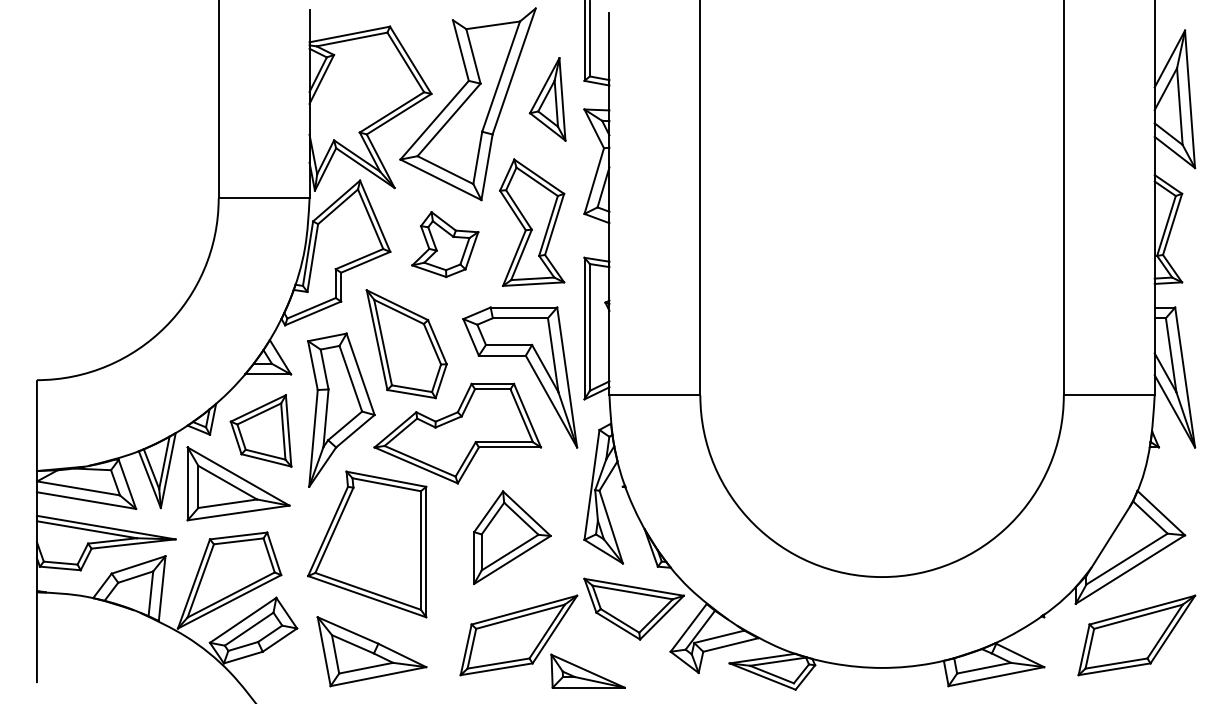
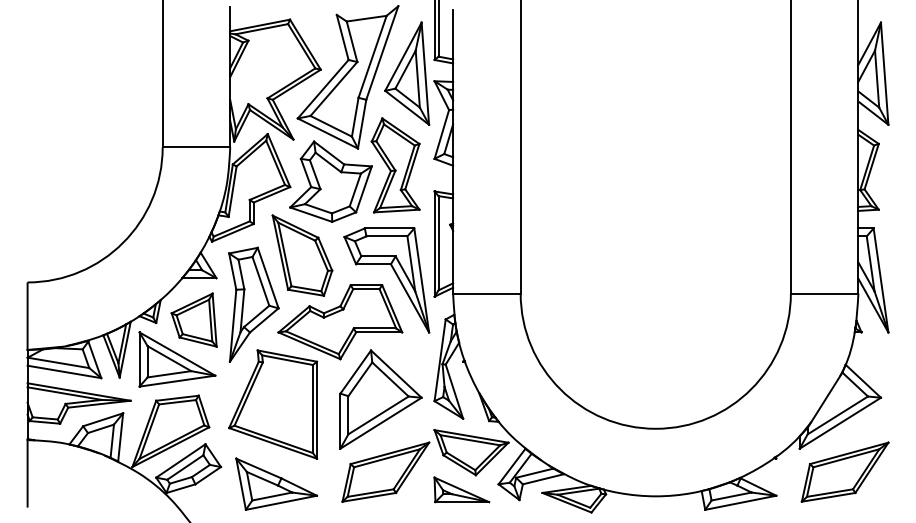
part: (547, 99) -> (407, 73), size x1.67
part: (445, 244) -> (331, 181), size x1.67
part: (512, 537) -> (381, 399), size x1.43
part: (587, 670) -> (461, 489), moved

